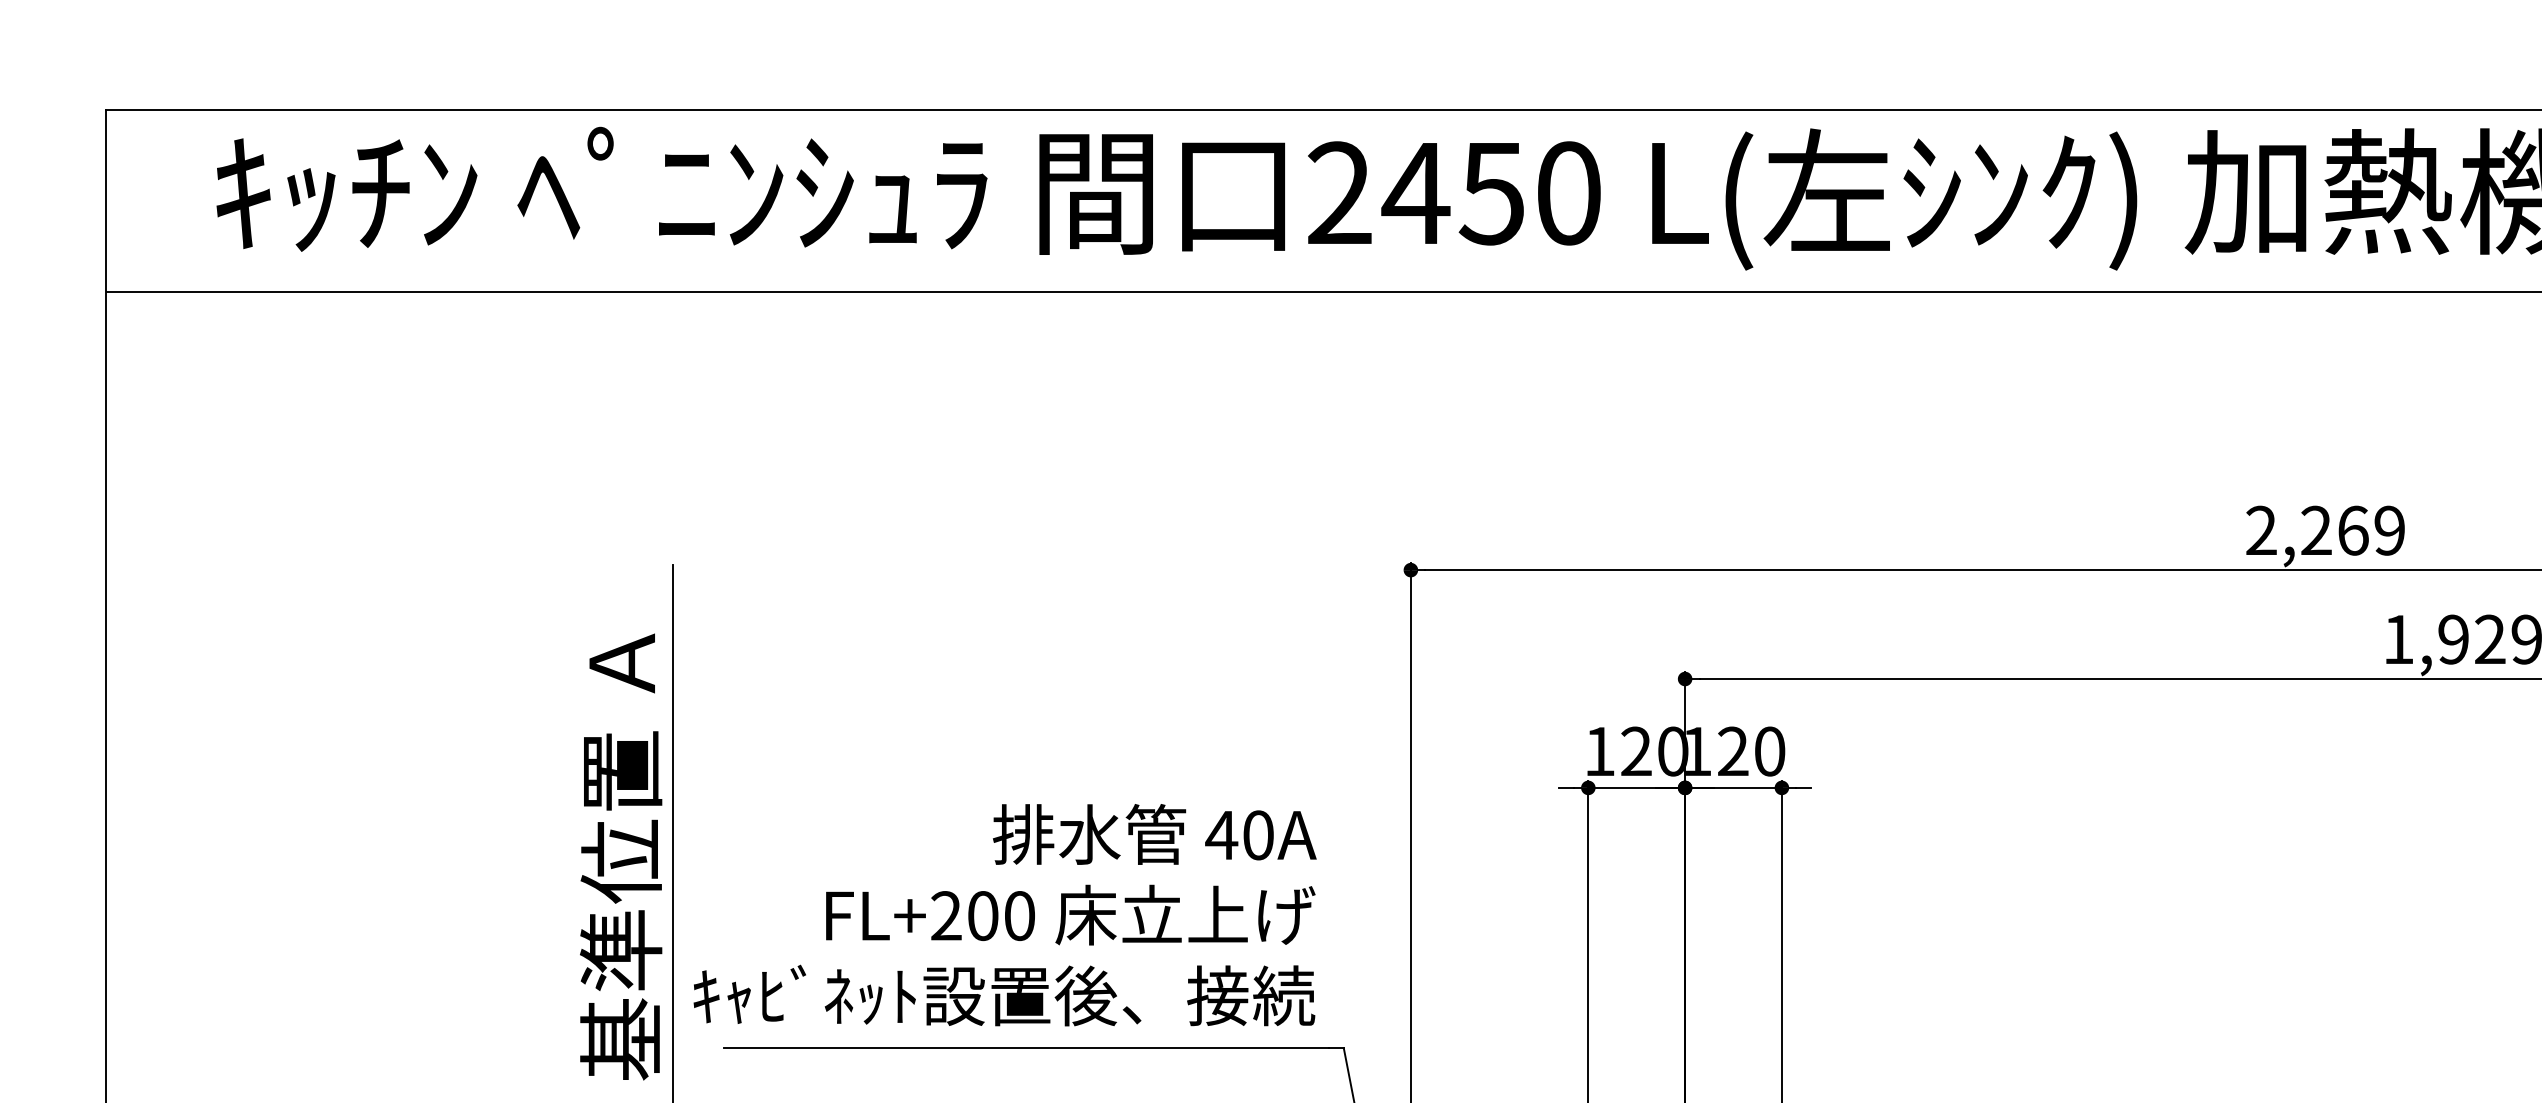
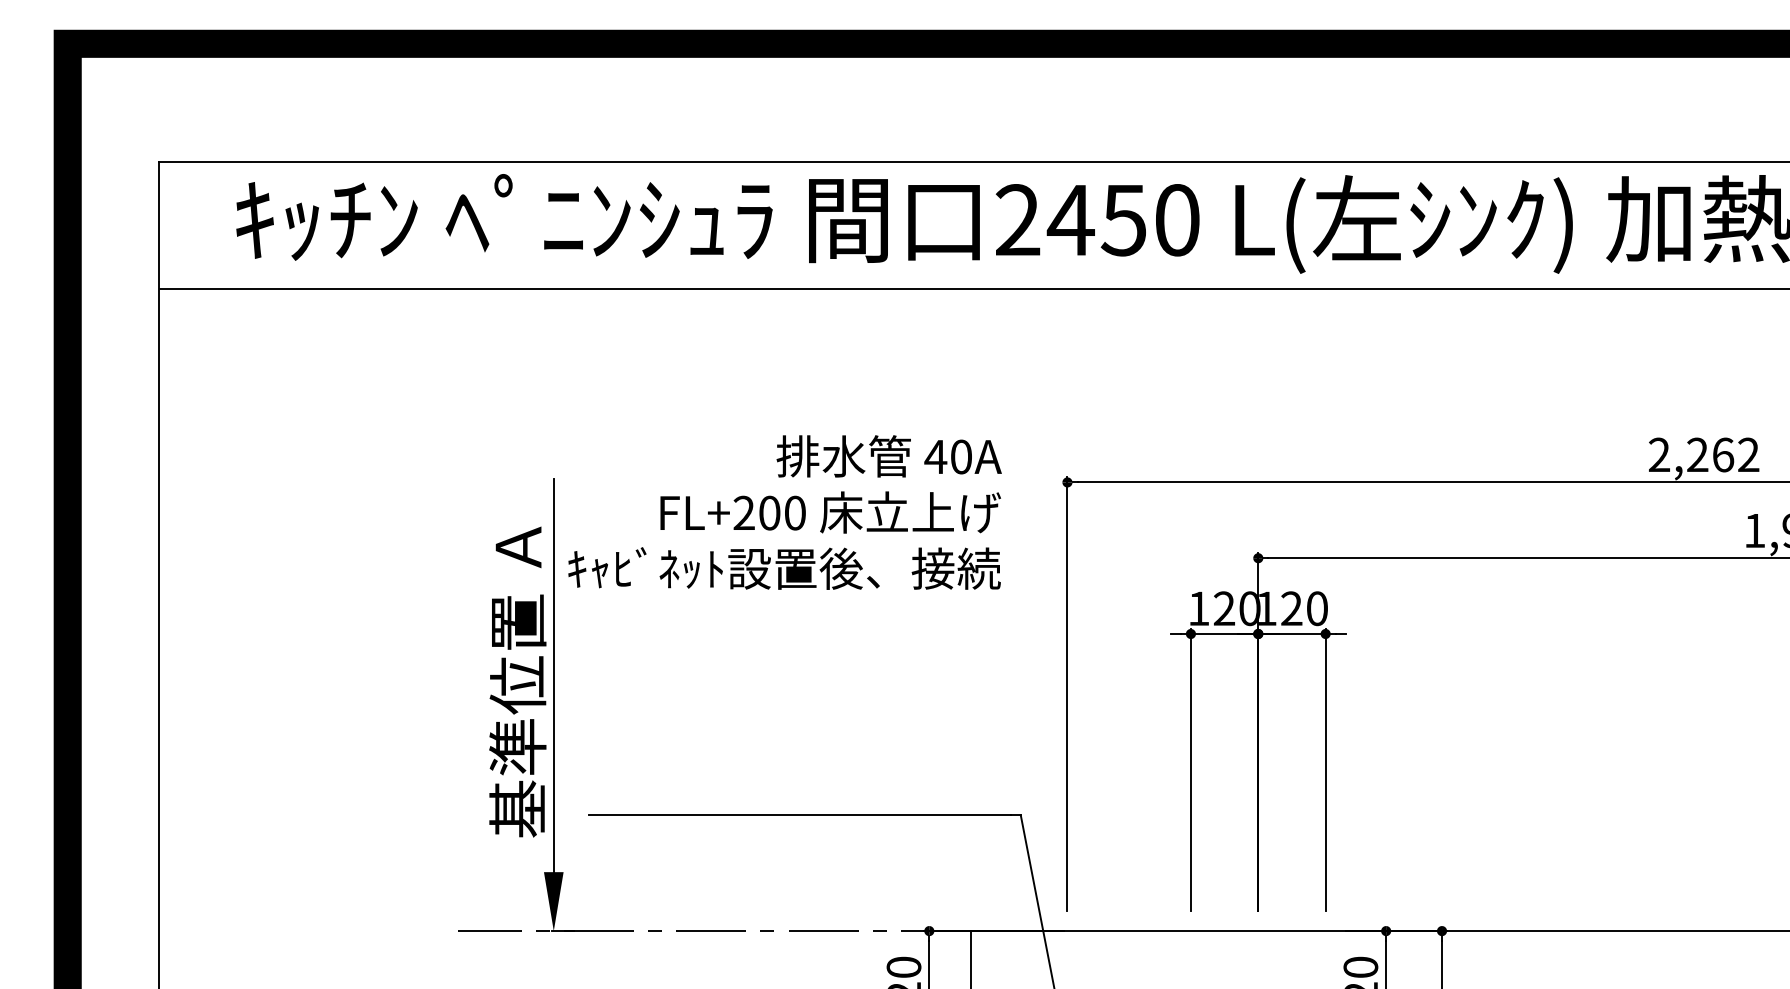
text: (2389, 531) -> (1748, 455), 2,269 -> 2,262
text: (1004, 915) -> (784, 512), moved

